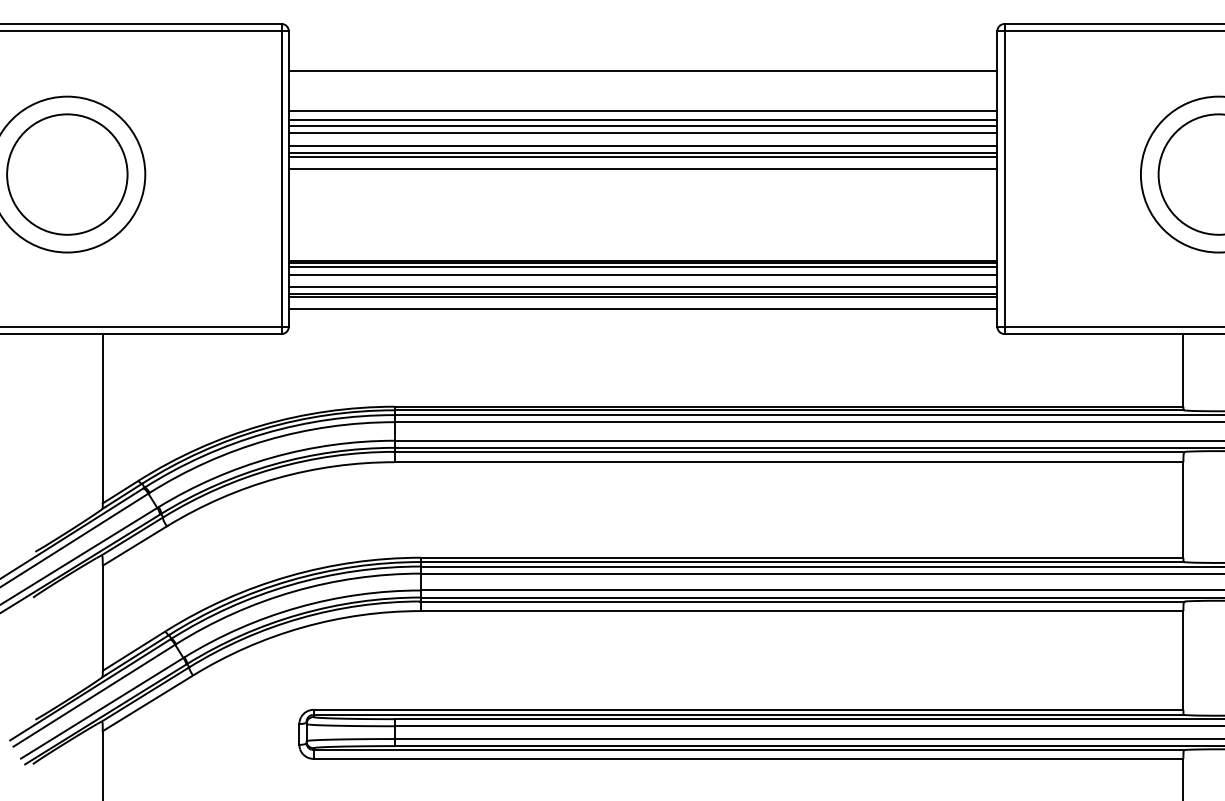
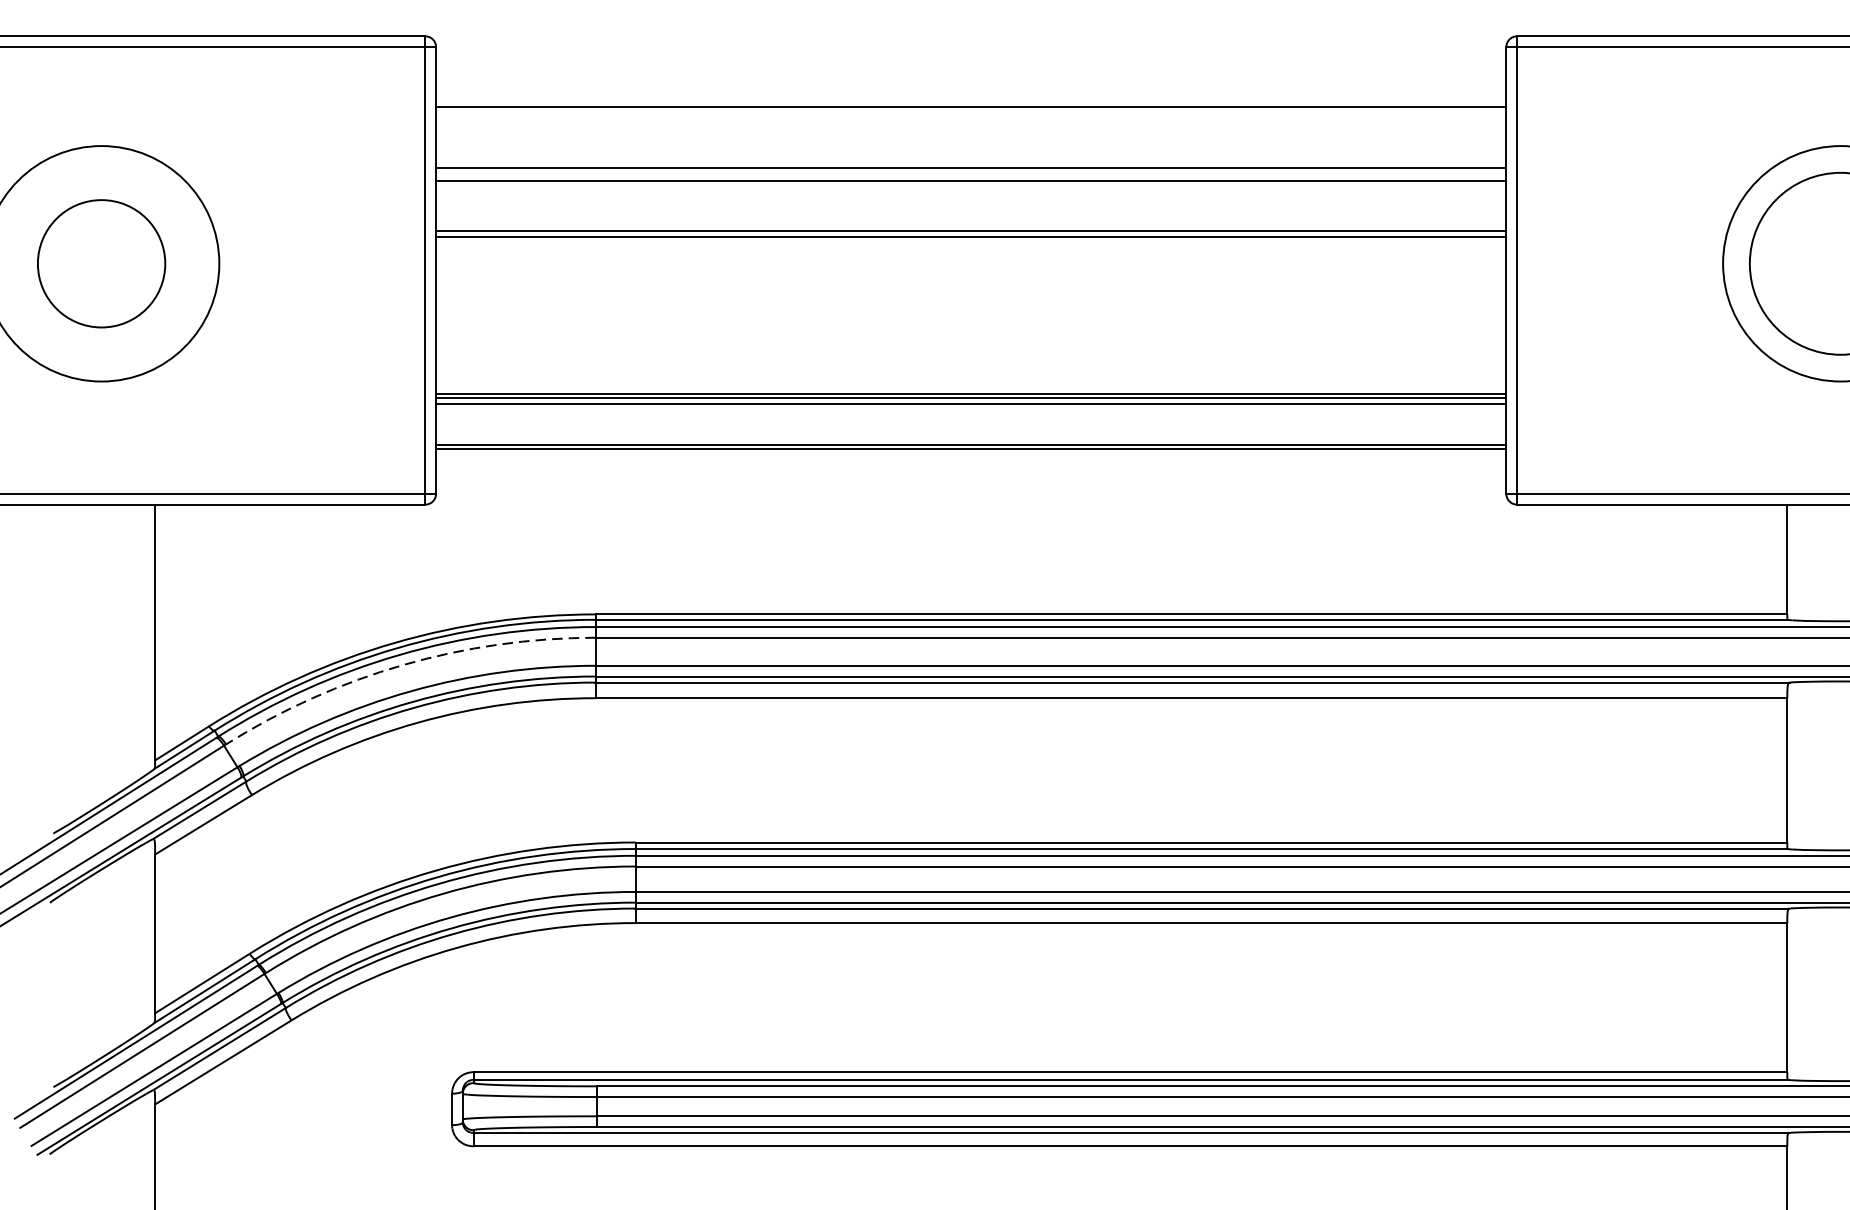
line: (642, 125) -> (970, 189), removed
line: (642, 132) -> (970, 200), removed
line: (642, 145) -> (970, 219), removed
line: (642, 168) -> (970, 254), removed
circle: (67, 174) -> (101, 263), size x0.7
line: (642, 274) -> (970, 414), removed
line: (642, 287) -> (970, 434), removed
line: (642, 308) -> (970, 466), removed
arc: (267, 440) -> (403, 665), solid -> dashed

